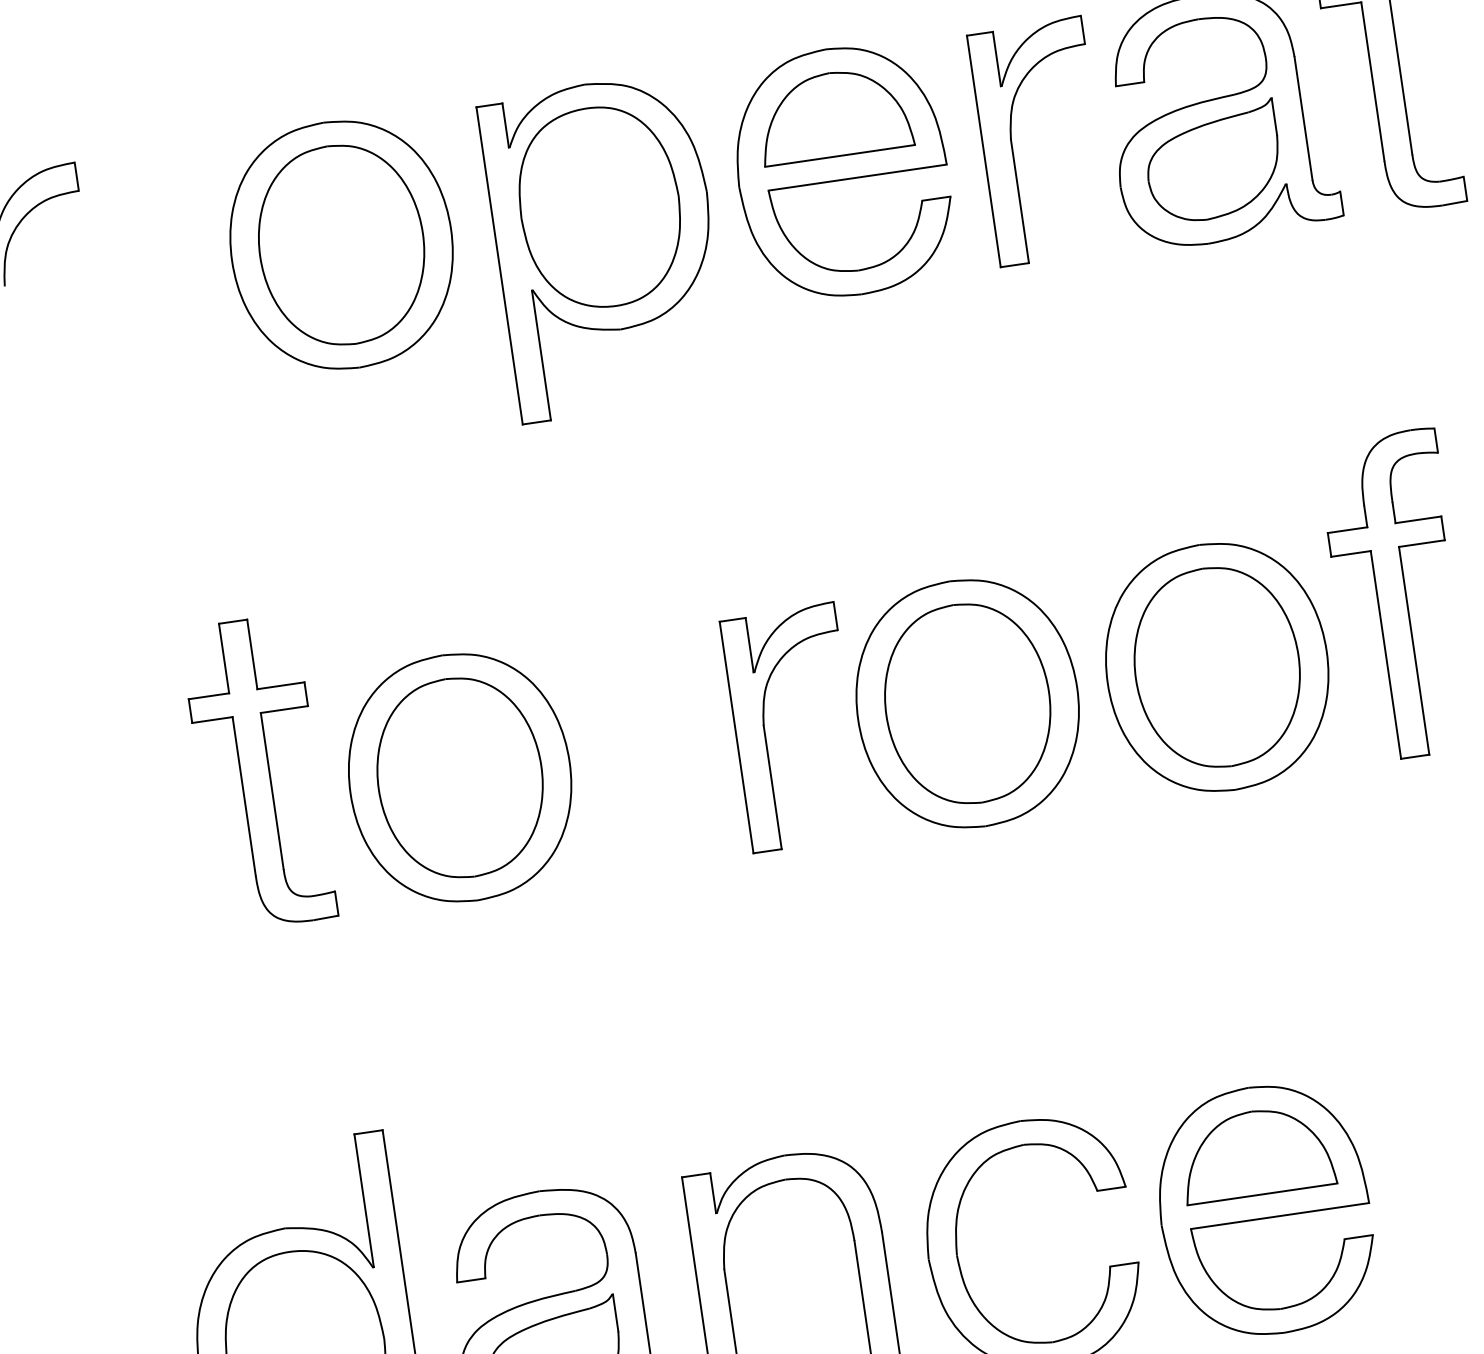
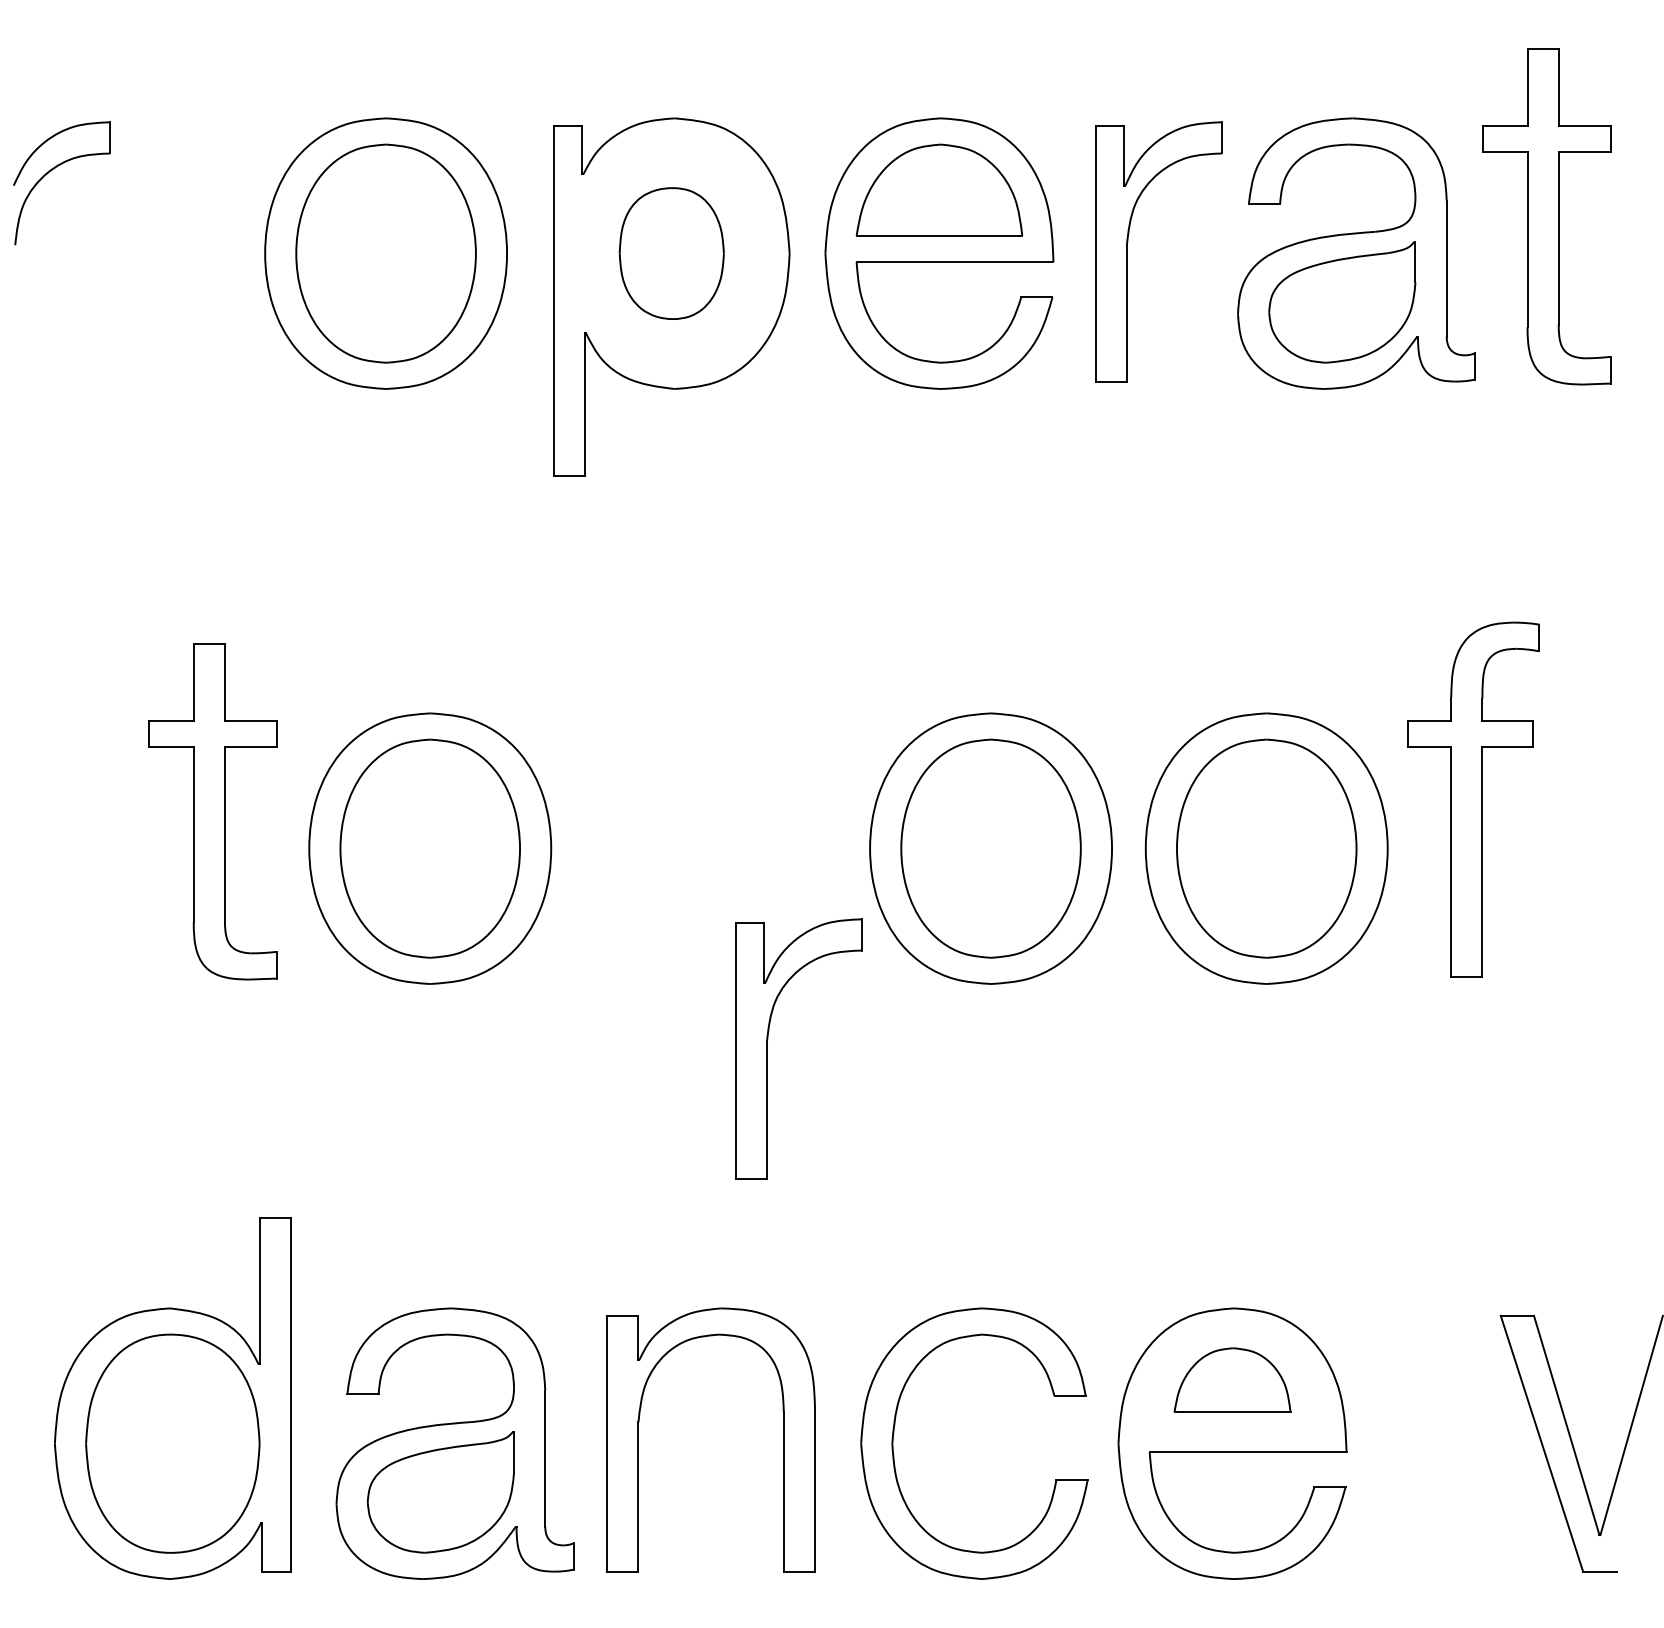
part: (599, 207) -> (671, 253), size x0.6
part: (765, 731) -> (767, 1048), moved
part: (1256, 1152) -> (1232, 1379), size x0.7

